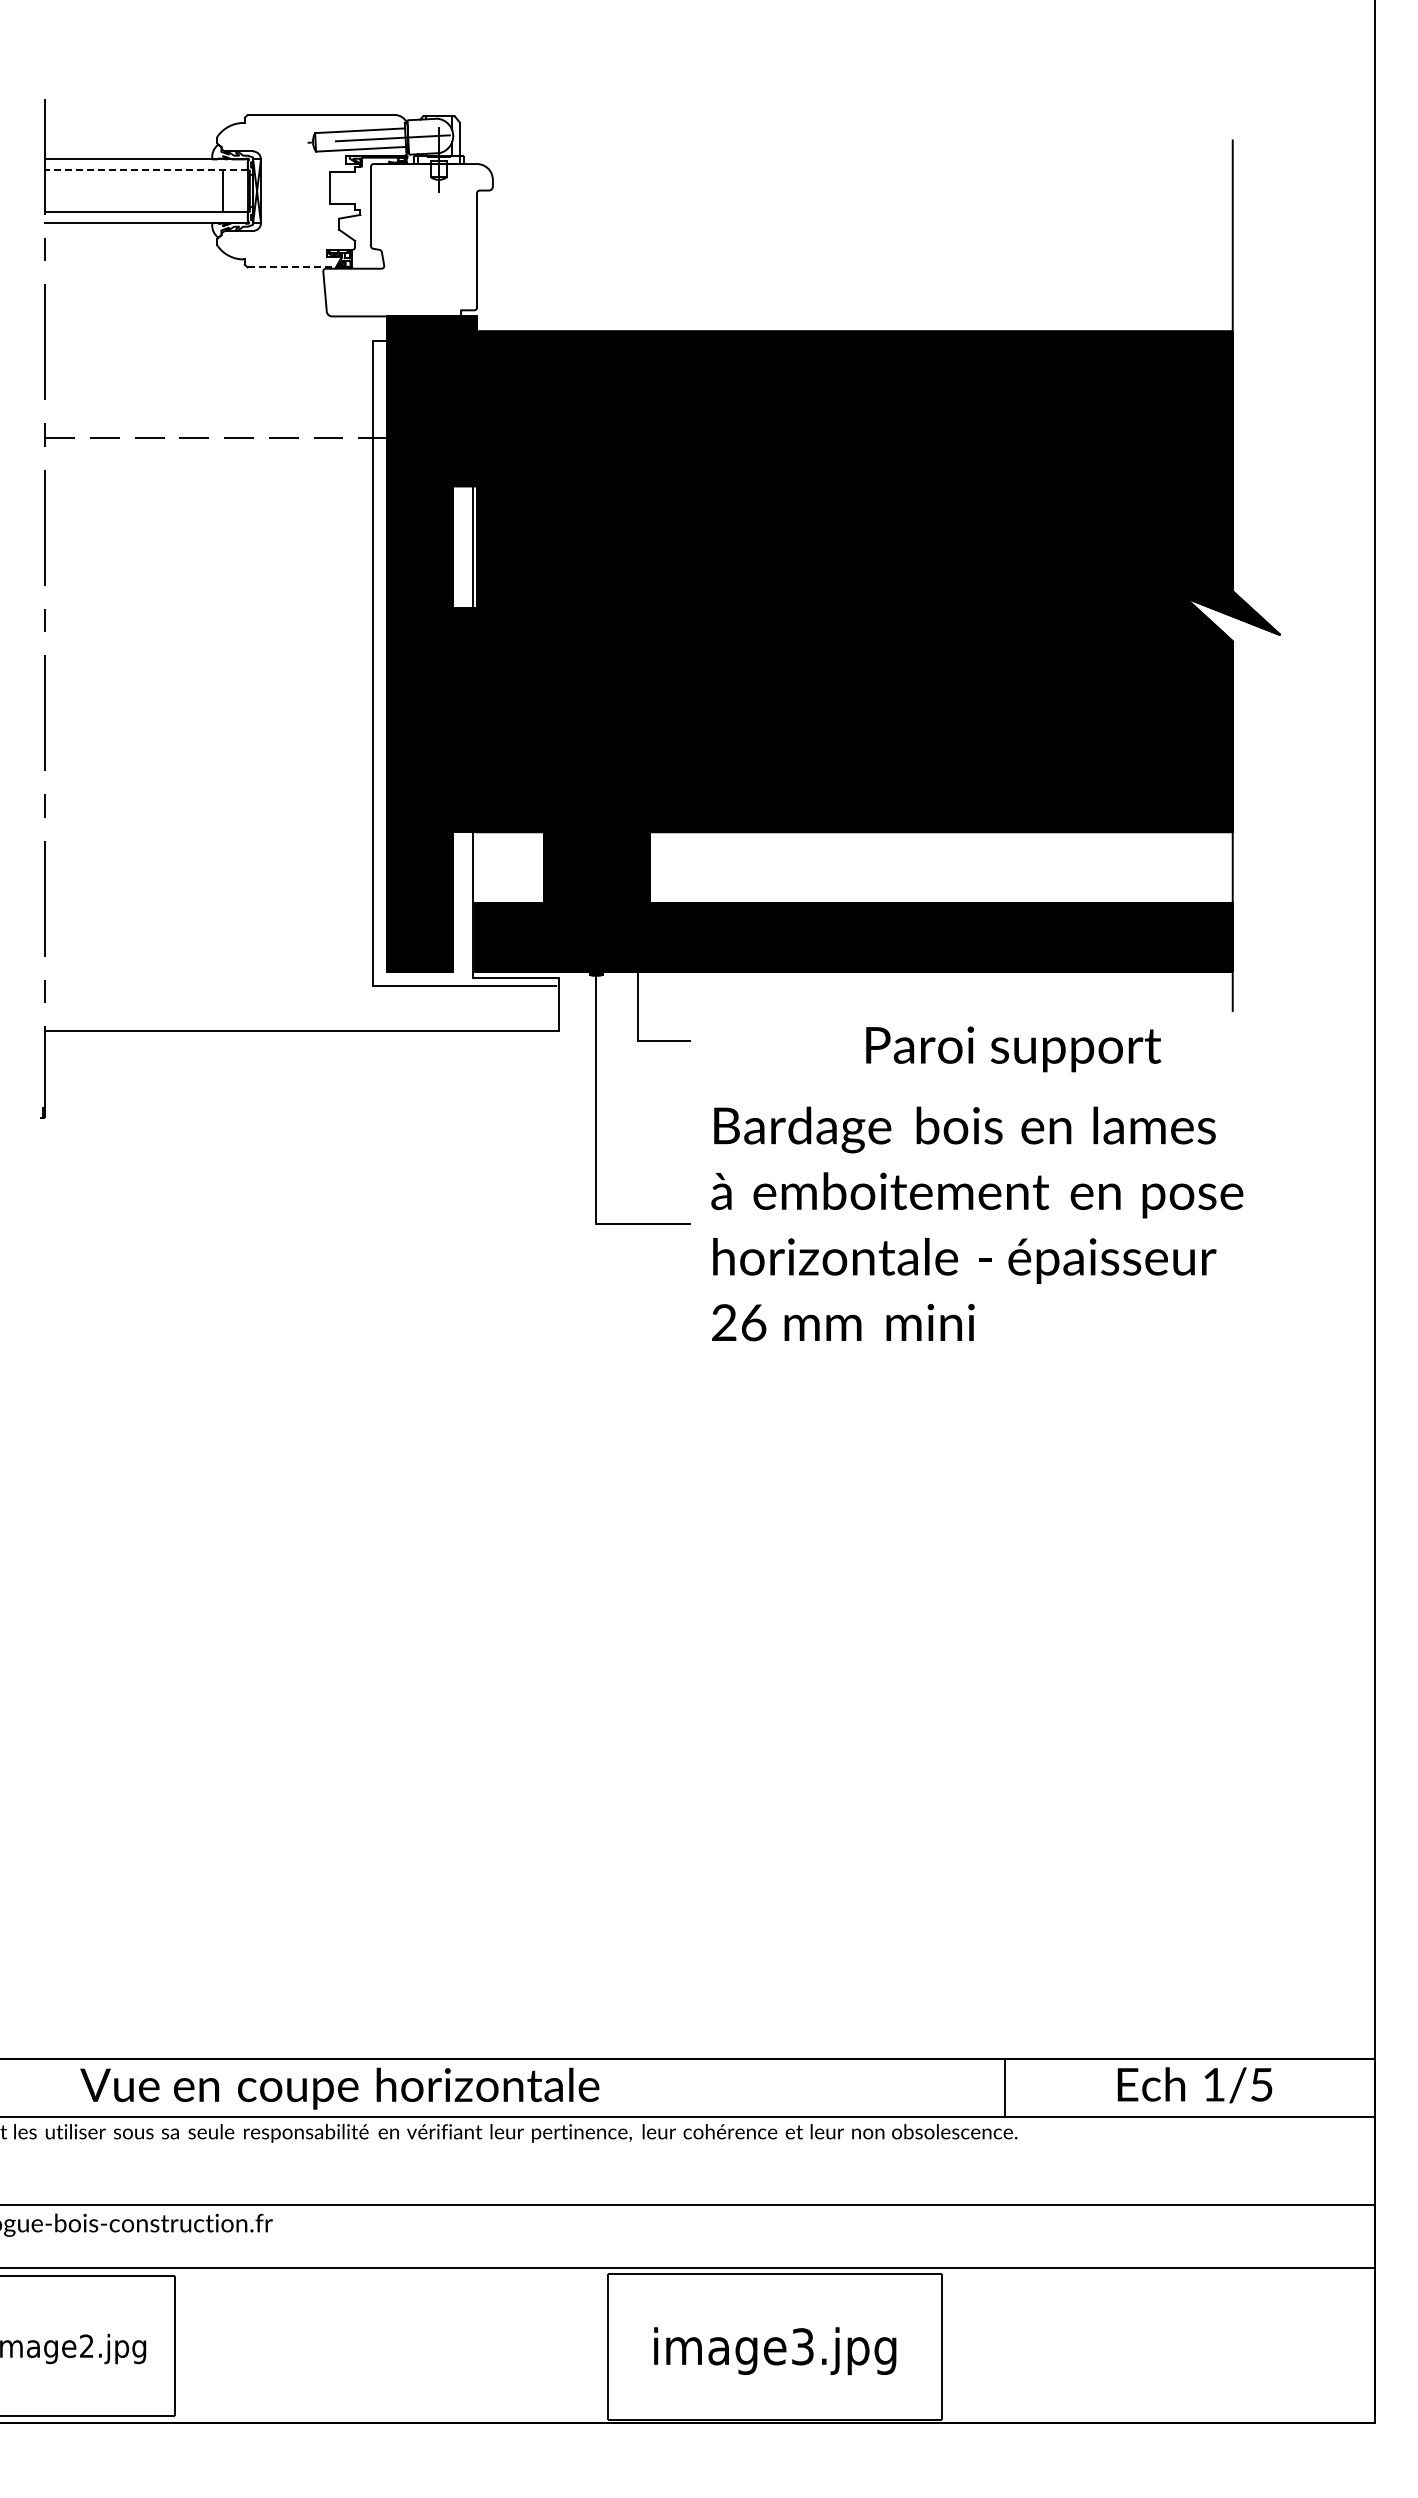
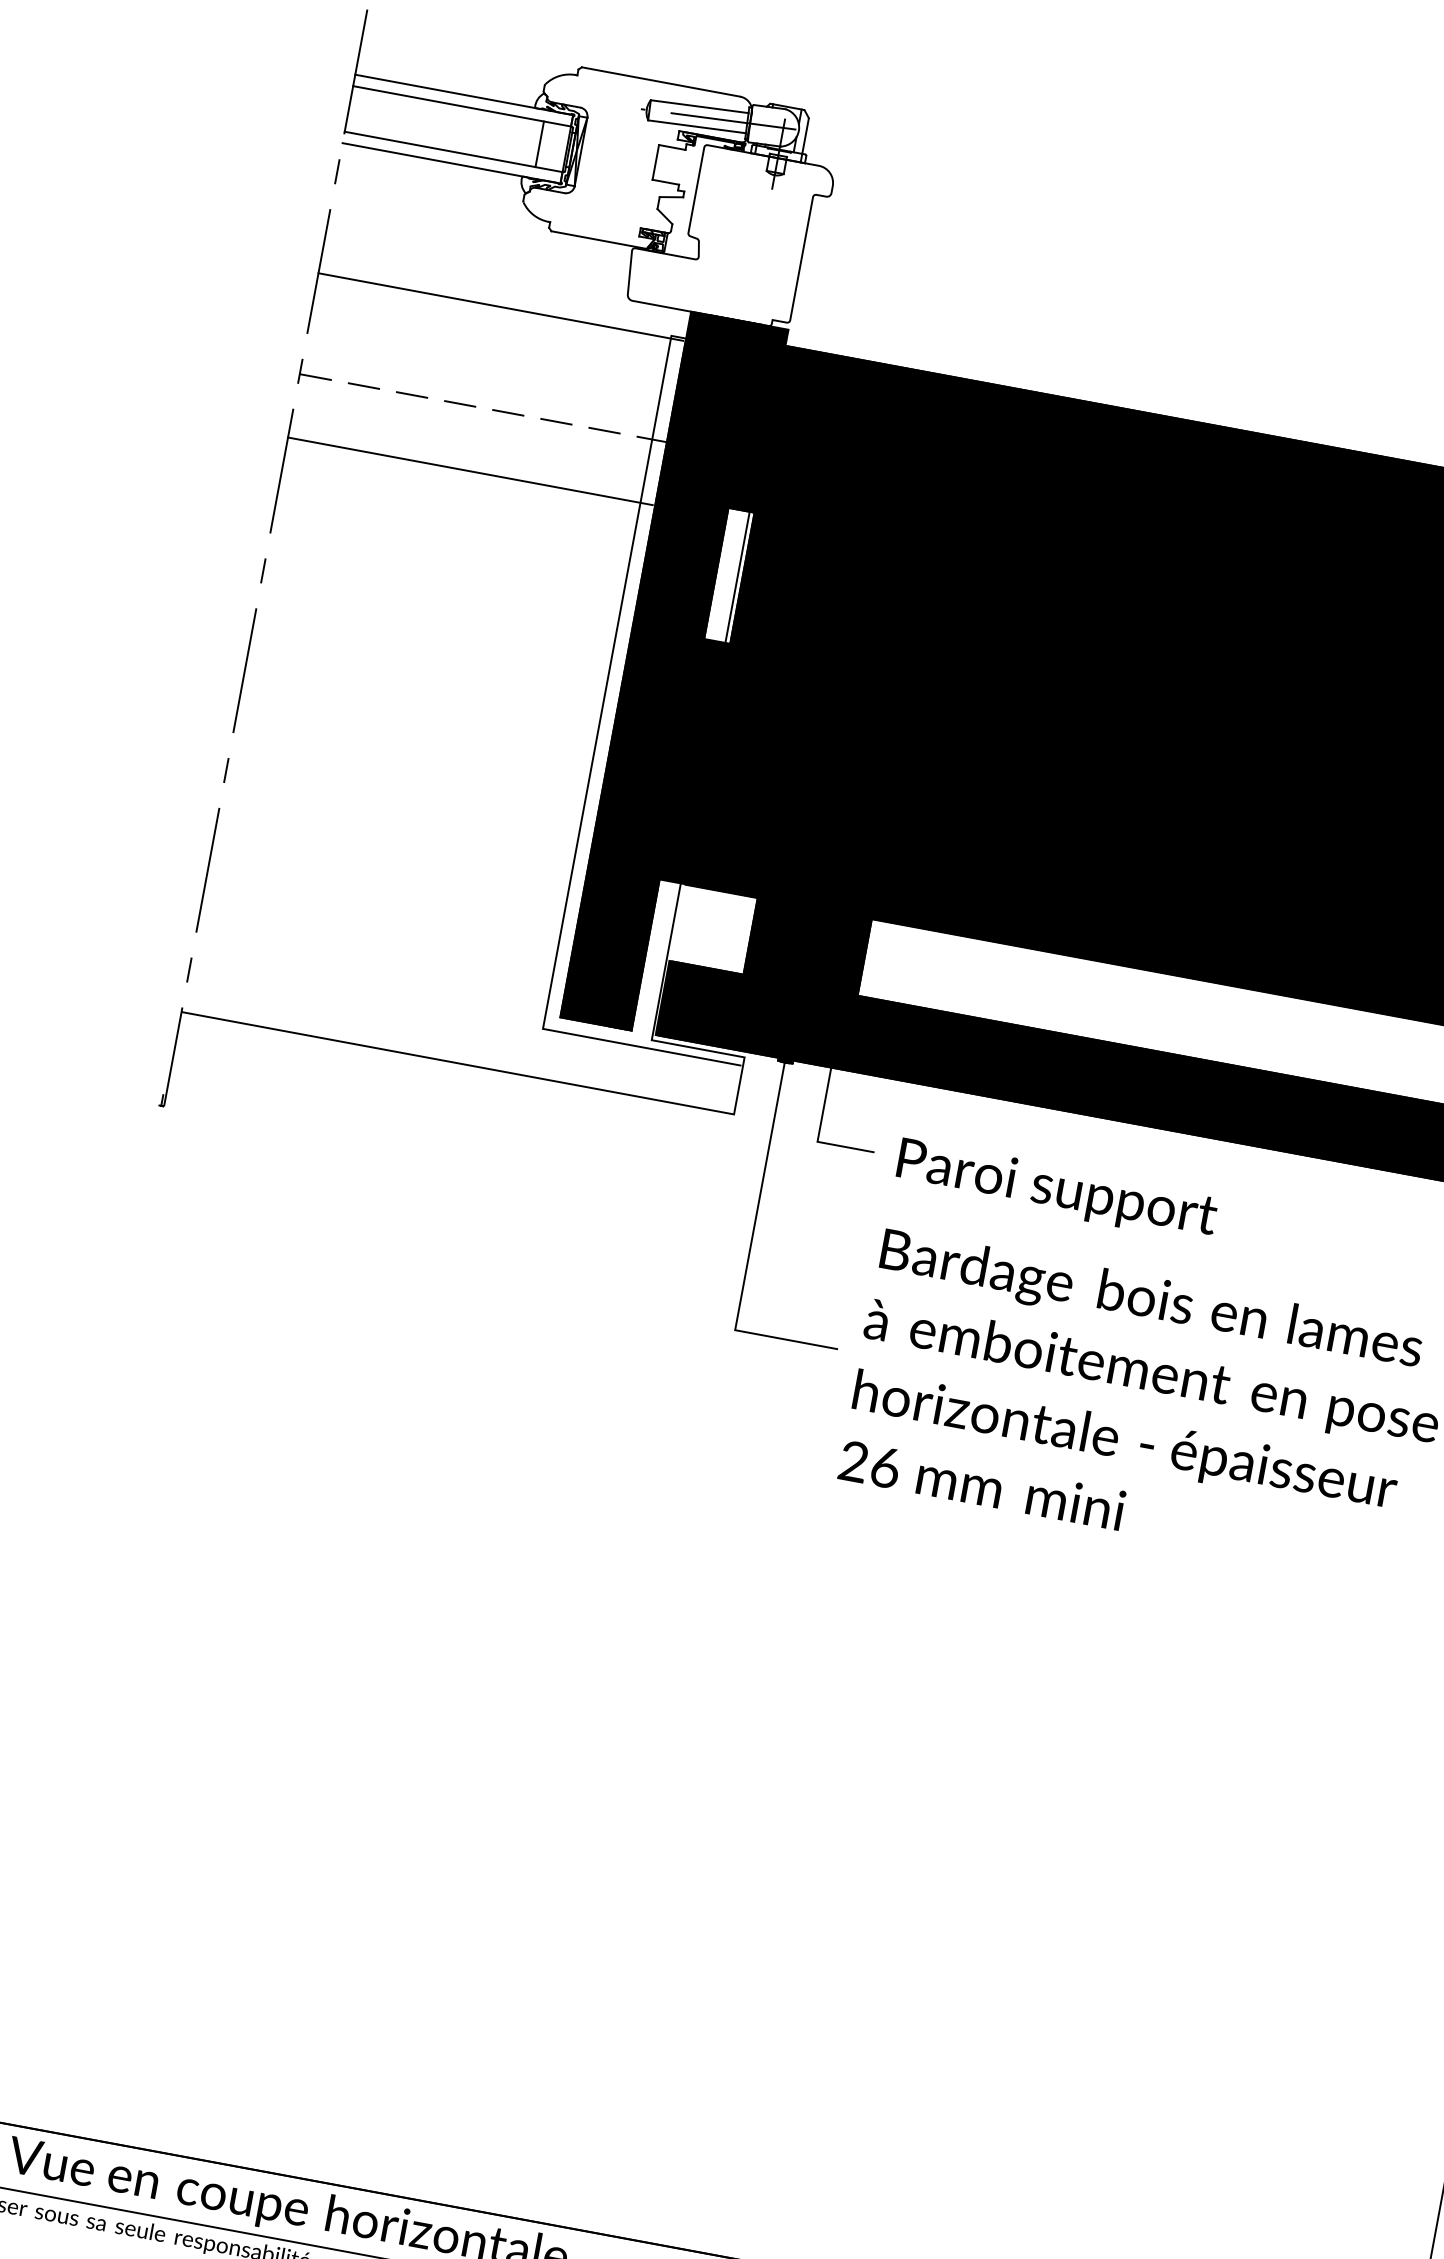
line: (146, 170) -> (461, 106), dashed -> solid
line: (292, 267) -> (599, 240), dashed -> solid
line: (214, 343) -> (500, 306), added
line: (214, 496) -> (470, 471), added
text: (1013, 1049) -> (1056, 1190), moved

